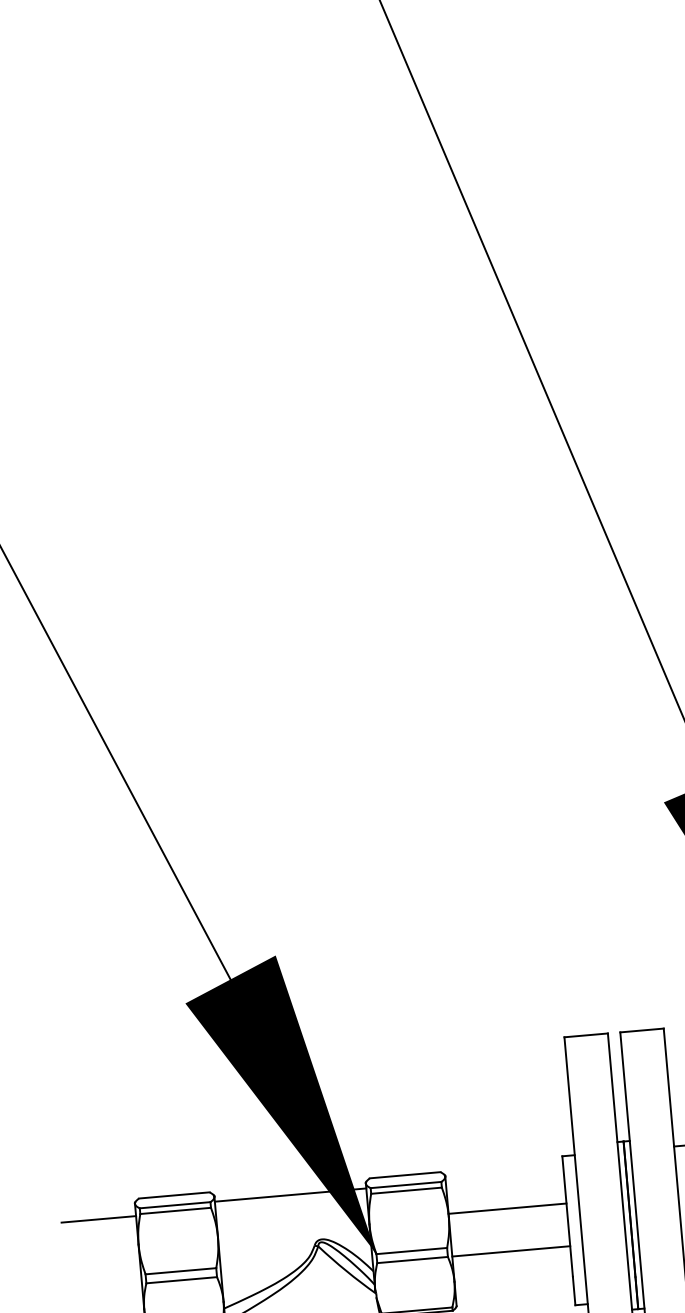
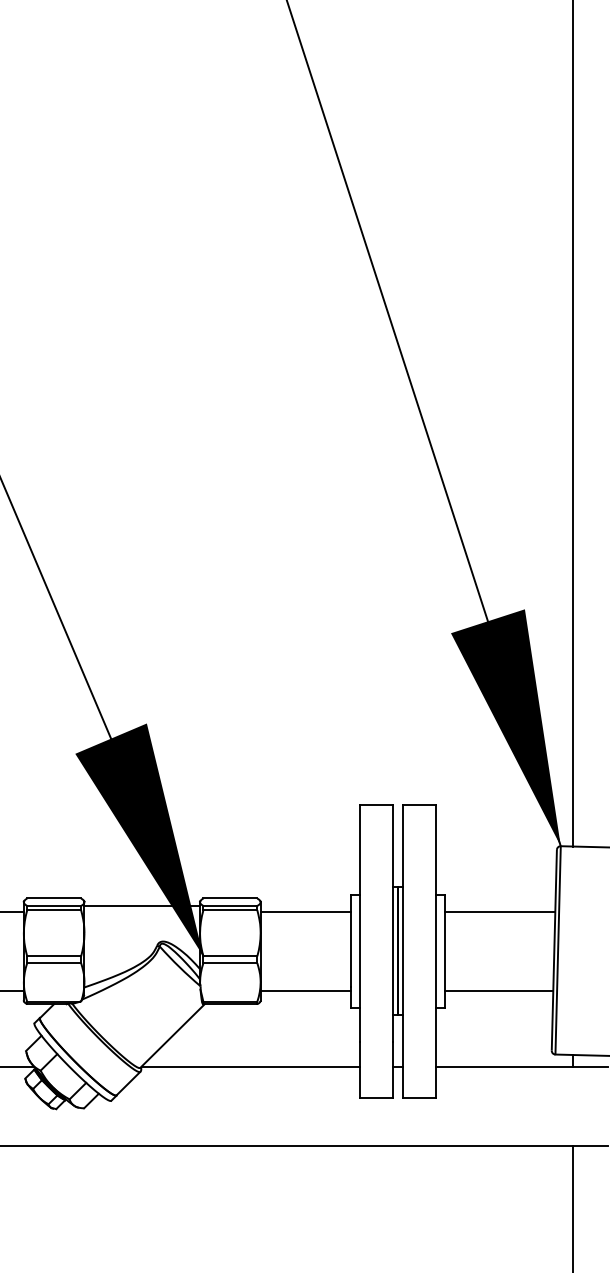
line: (507, 1208) -> (305, 911), moved
line: (511, 1251) -> (305, 991), moved

